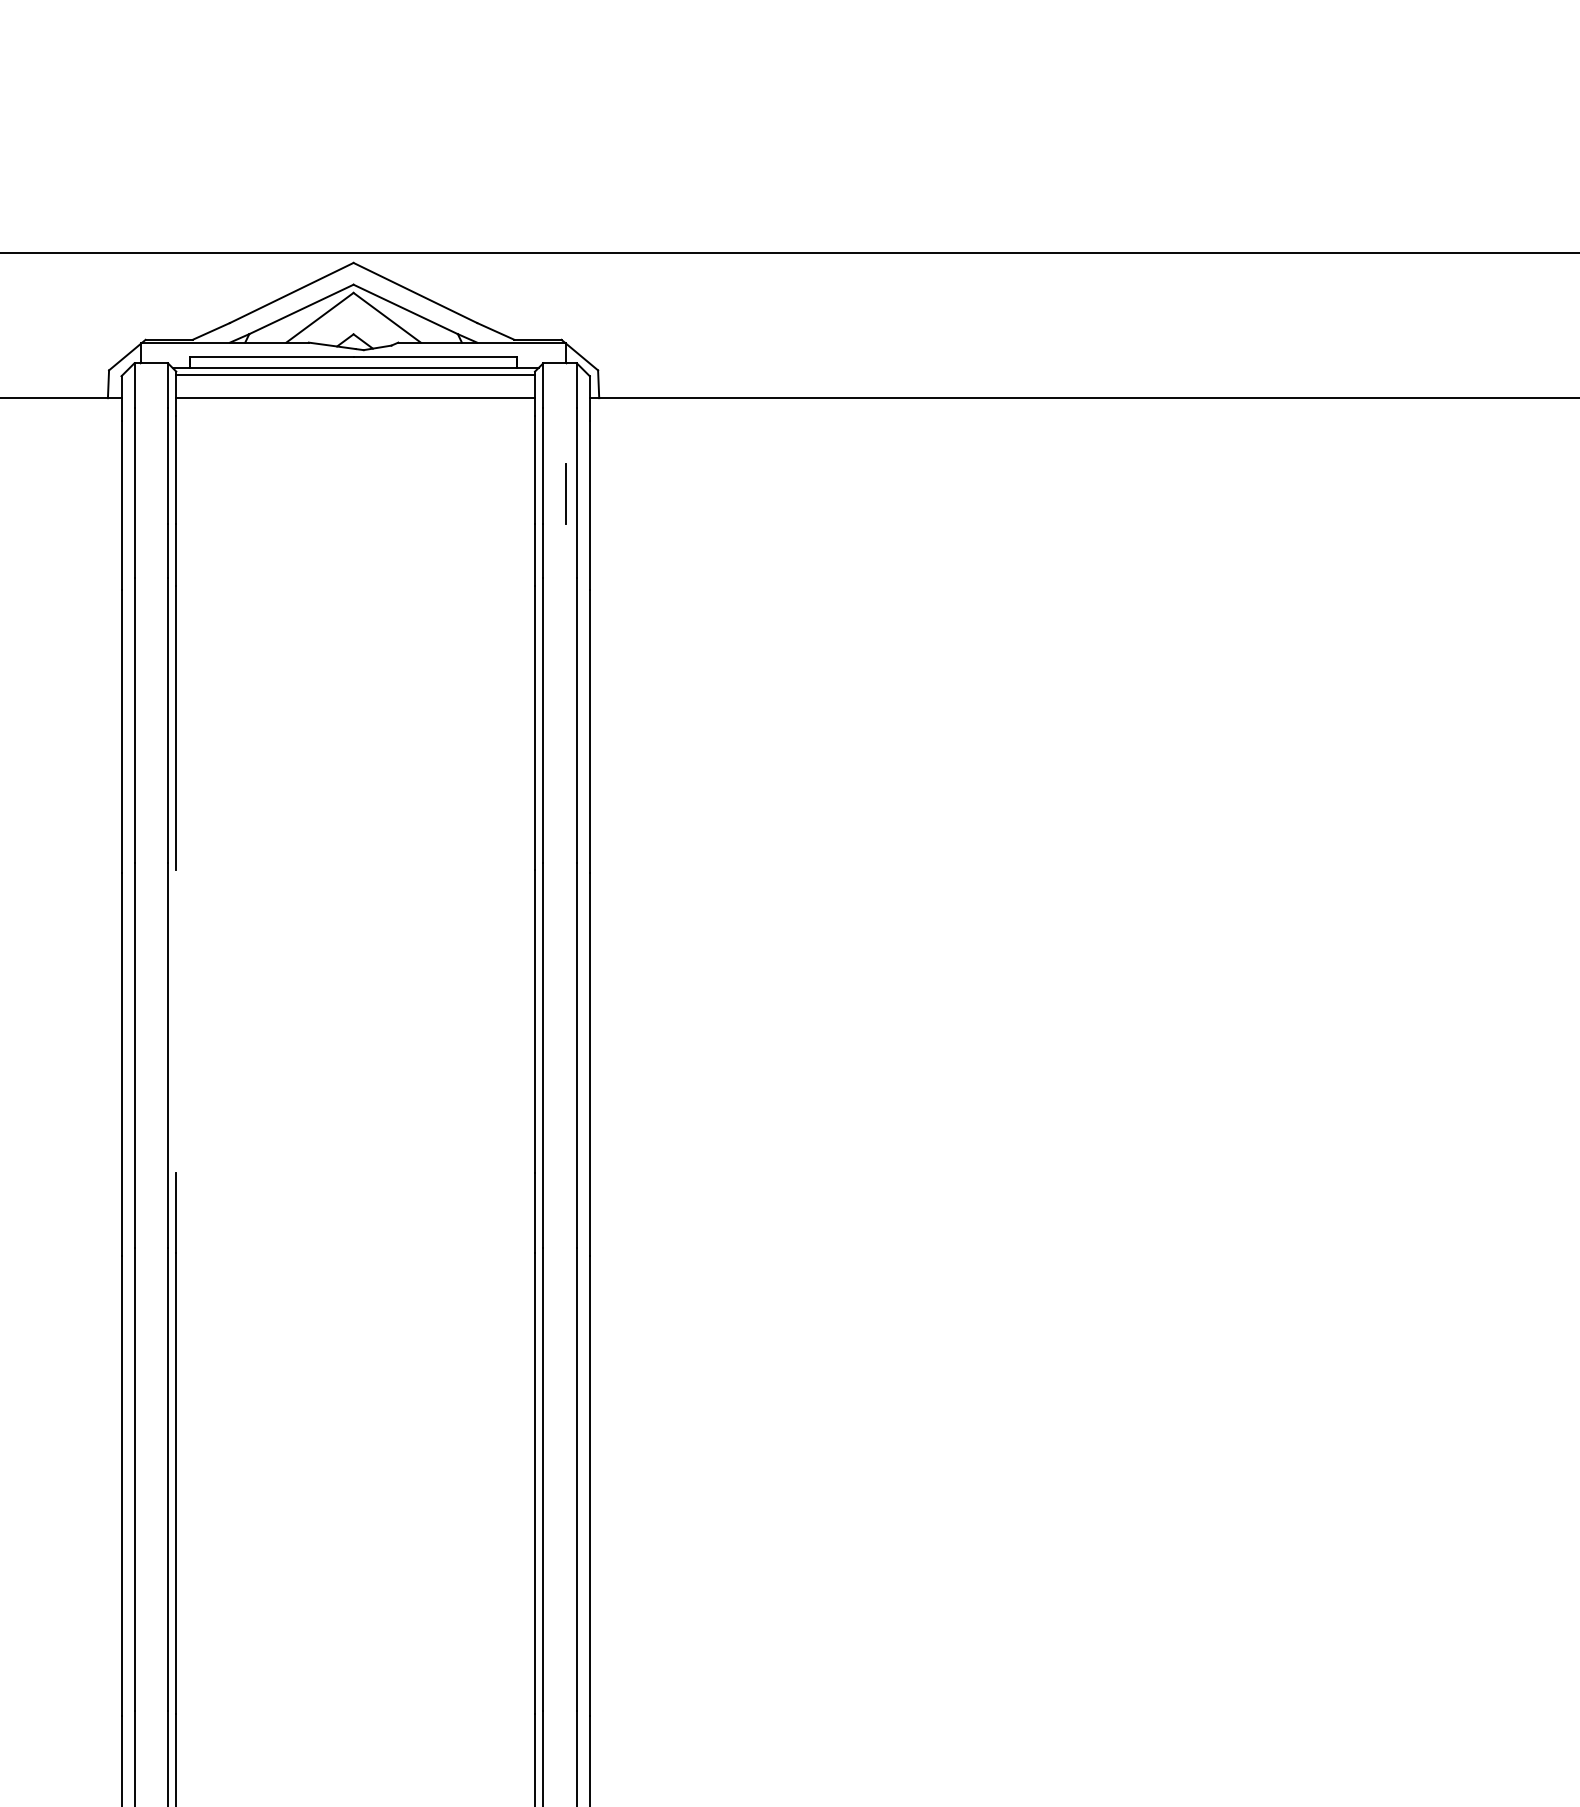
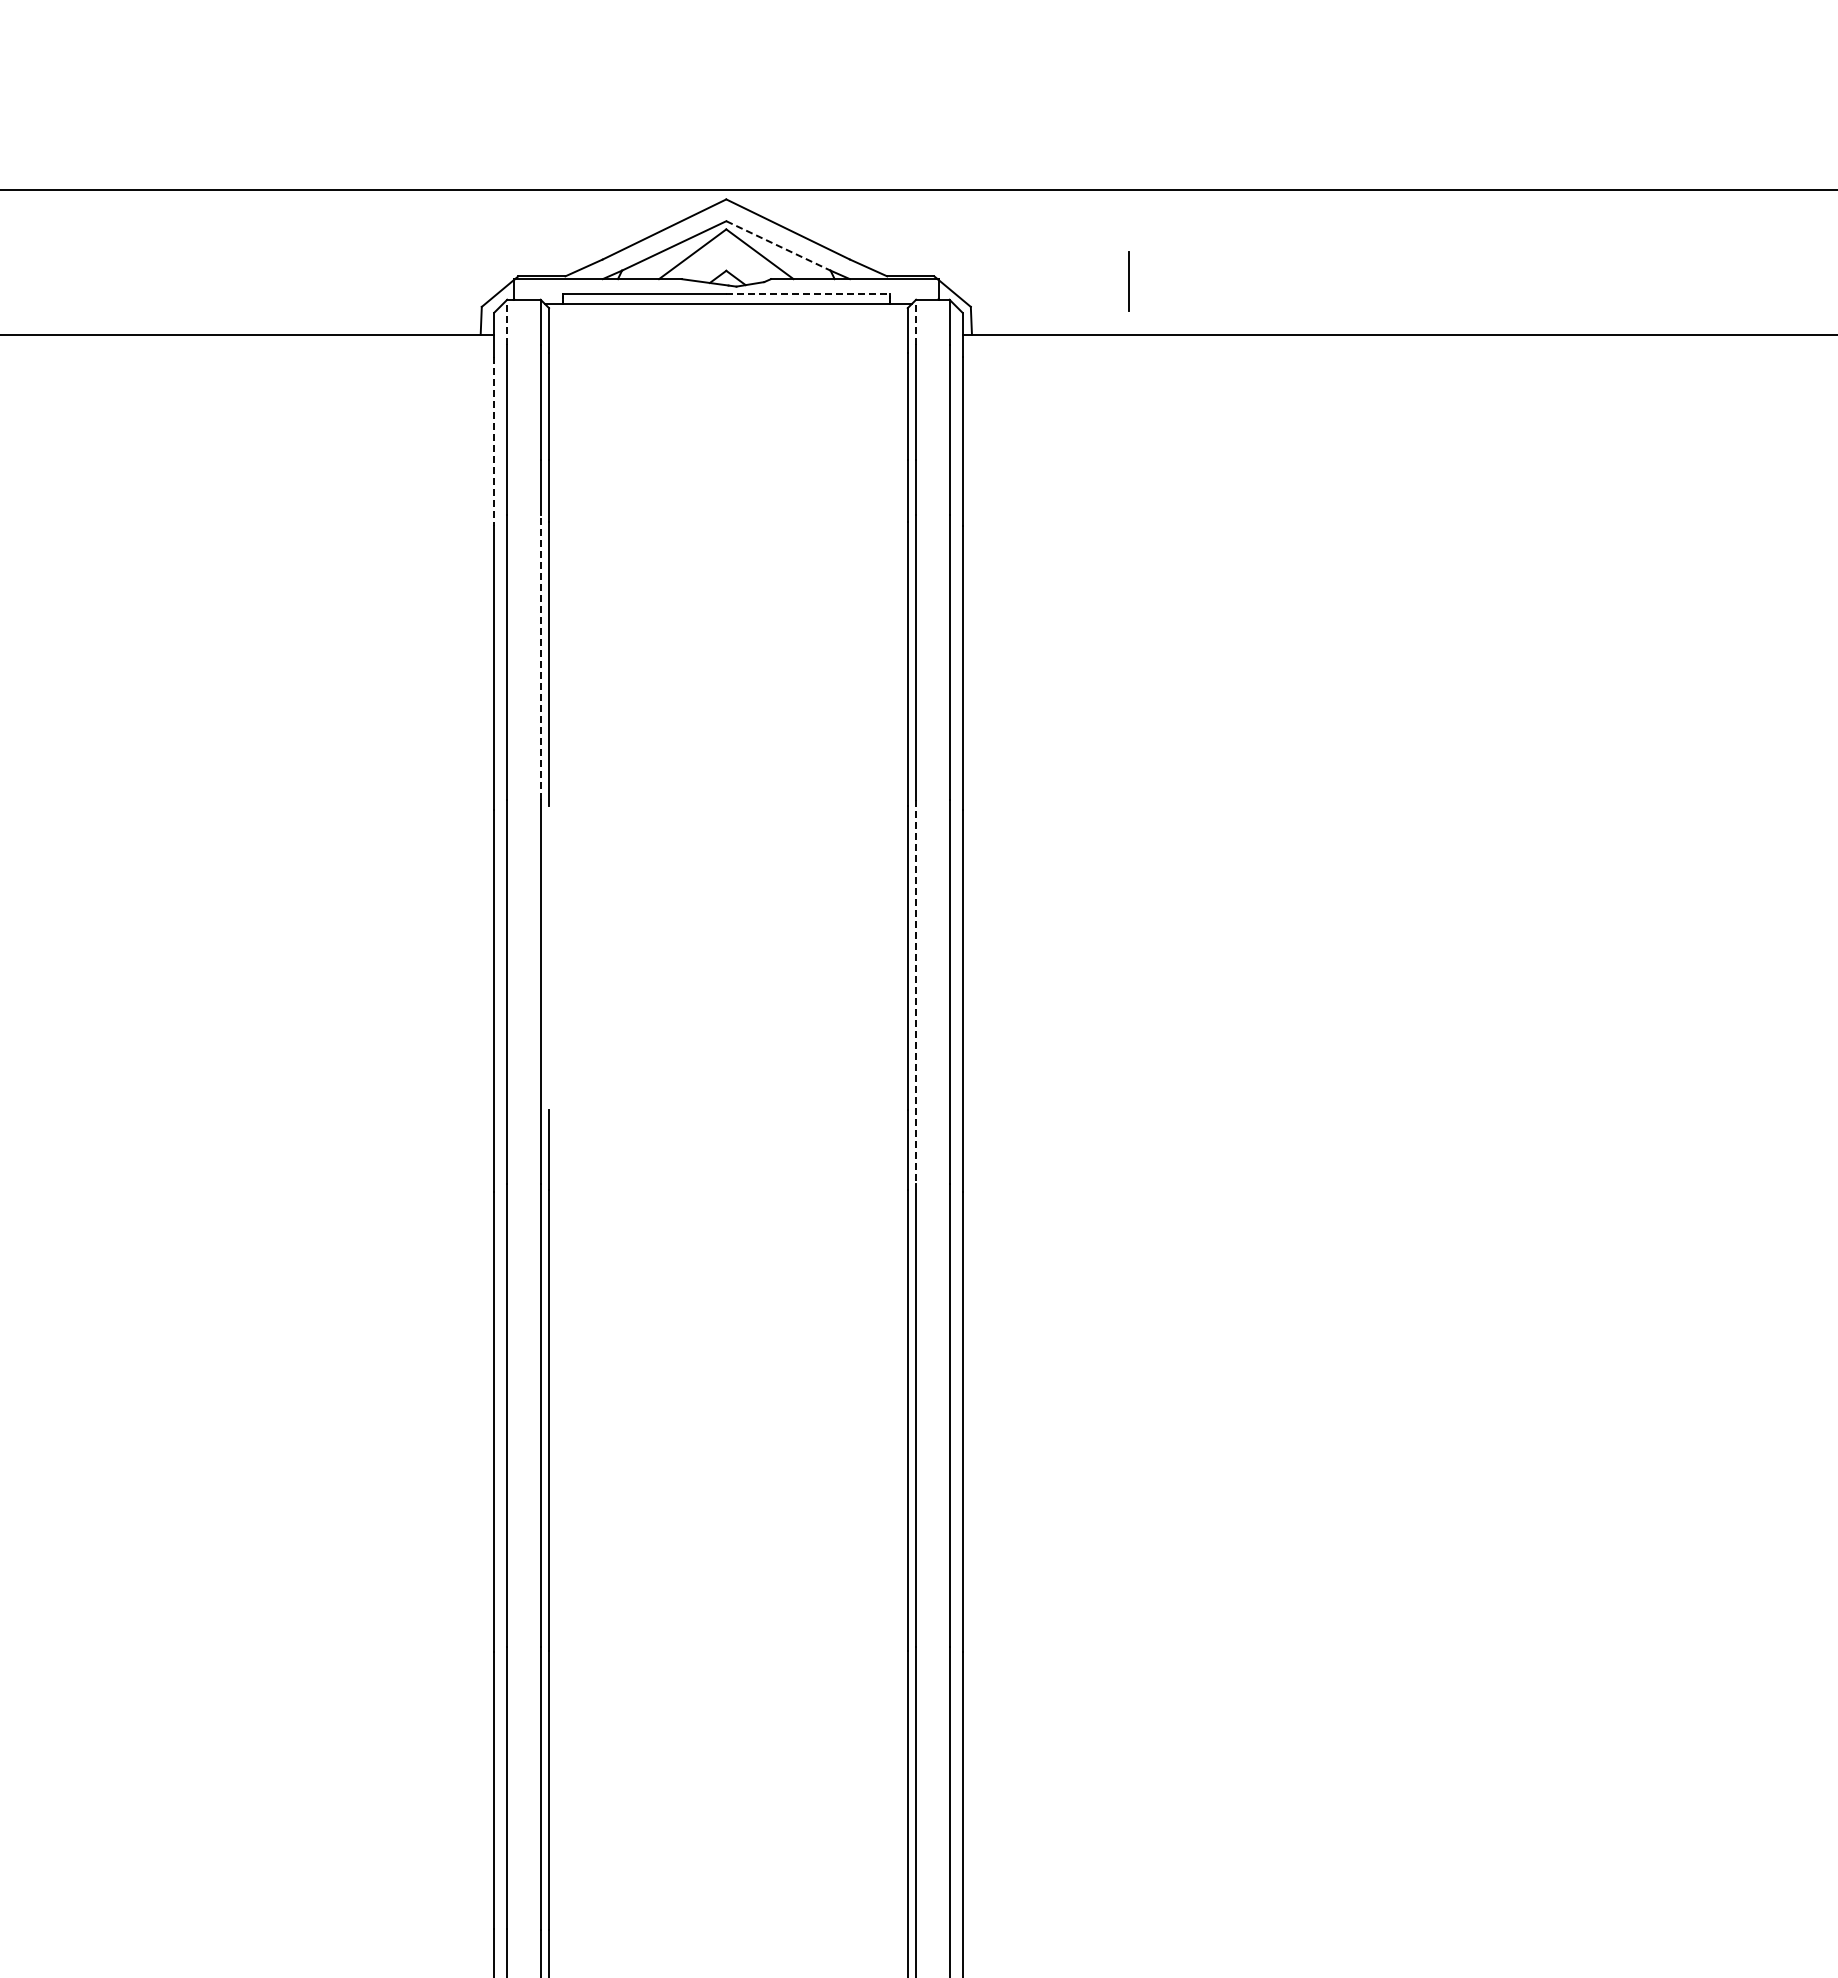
line: (405, 309) -> (778, 245), solid -> dashed
line: (435, 357) -> (808, 293), solid -> dashed
line: (355, 375) -> (728, 311), removed
line: (134, 385) -> (507, 321), solid -> dashed
line: (543, 385) -> (916, 321), solid -> dashed
line: (355, 398) -> (728, 334), removed
line: (565, 494) -> (1128, 281), moved
line: (121, 506) -> (494, 442), solid -> dashed
line: (167, 721) -> (540, 657), solid -> dashed
line: (543, 1056) -> (916, 992), solid -> dashed

